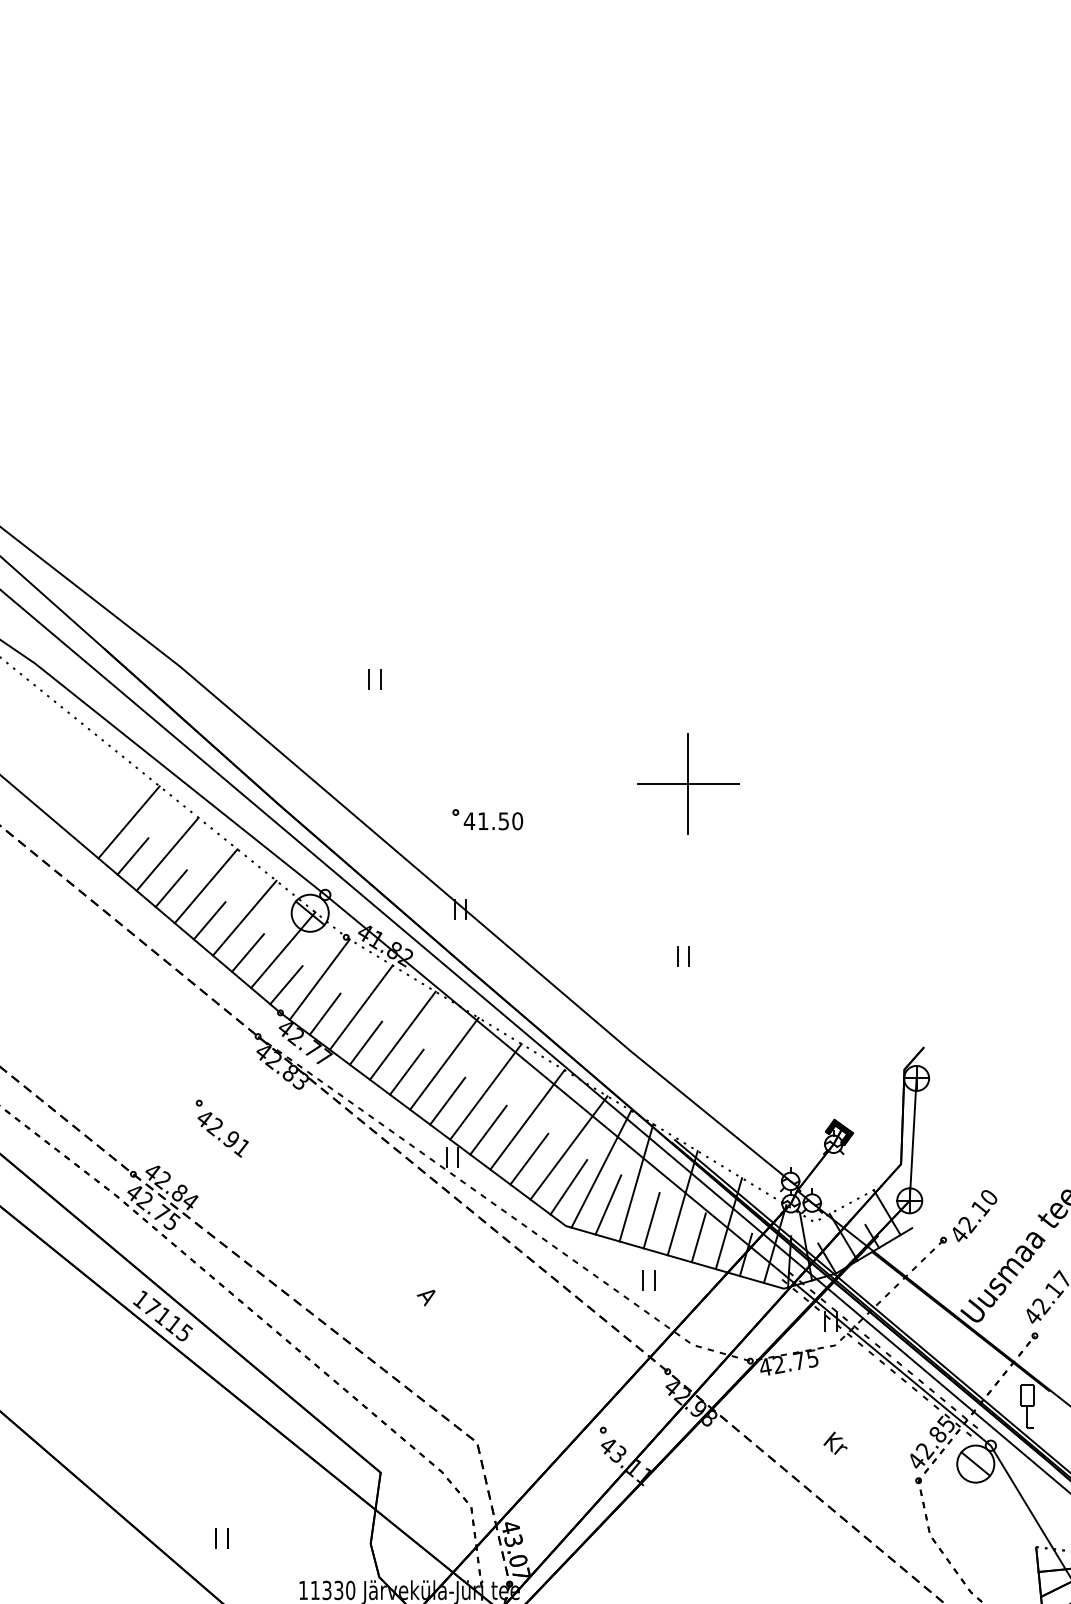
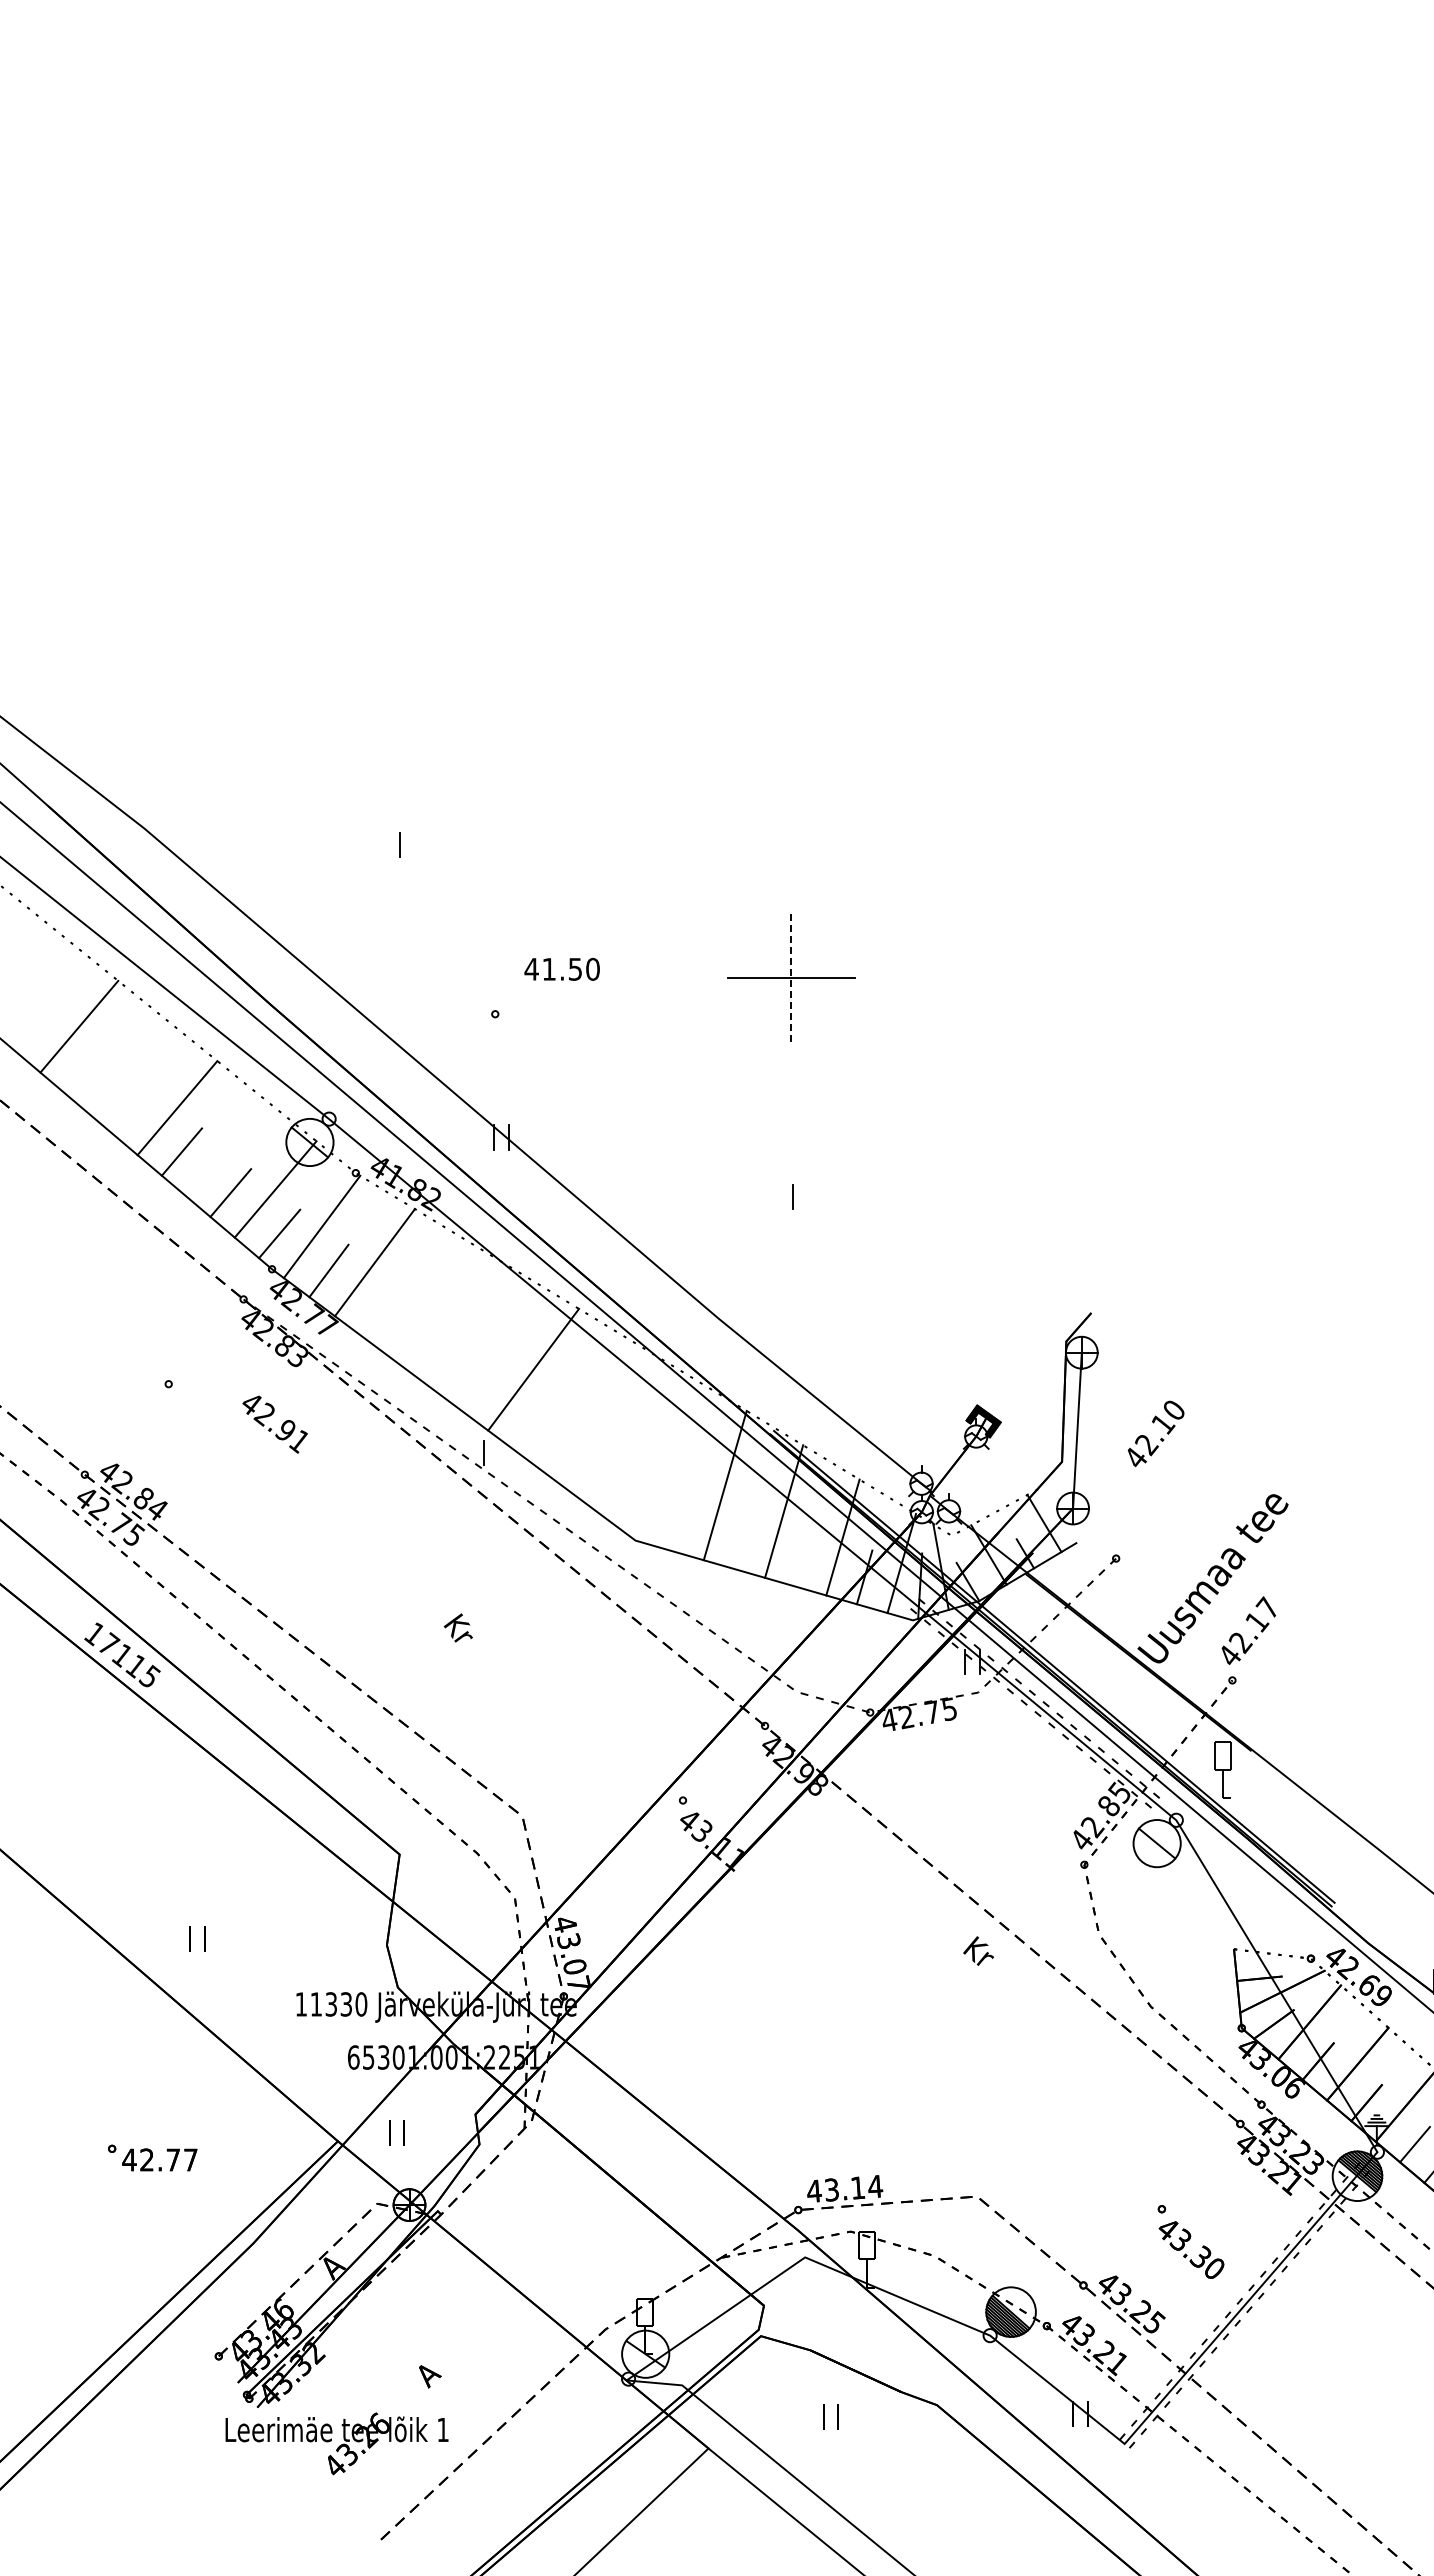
line: (369, 679) -> (385, 844), removed
line: (688, 783) -> (791, 977), solid -> dashed
text: (492, 821) -> (561, 969), moved
line: (167, 854) -> (128, 1067), removed
line: (132, 856) -> (83, 1070), removed
line: (170, 888) -> (132, 1110), removed
line: (244, 918) -> (226, 1148), removed
line: (678, 956) -> (778, 1197), removed
line: (402, 1035) -> (427, 1298), removed
line: (365, 1042) -> (380, 1307), removed
line: (444, 1063) -> (480, 1333), removed
line: (406, 1071) -> (432, 1344), removed
line: (447, 1101) -> (484, 1381), removed
line: (527, 1119) -> (586, 1405), removed
line: (488, 1130) -> (536, 1418), removed
text: (222, 1134) -> (274, 1424), moved
line: (569, 1147) -> (639, 1440), removed
line: (458, 1156) -> (498, 1452), removed
line: (529, 1159) -> (588, 1455), removed
line: (601, 1168) -> (680, 1467), removed
line: (568, 1186) -> (638, 1490), removed
line: (608, 1204) -> (689, 1513), removed
text: (974, 1215) -> (1155, 1433), moved
line: (651, 1220) -> (744, 1533), removed
line: (698, 1237) -> (804, 1555), removed
line: (642, 1280) -> (733, 1609), removed
line: (654, 1280) -> (748, 1609), removed
text: (426, 1295) -> (457, 1628), A -> Kr
text: (835, 1442) -> (978, 1950), moved

